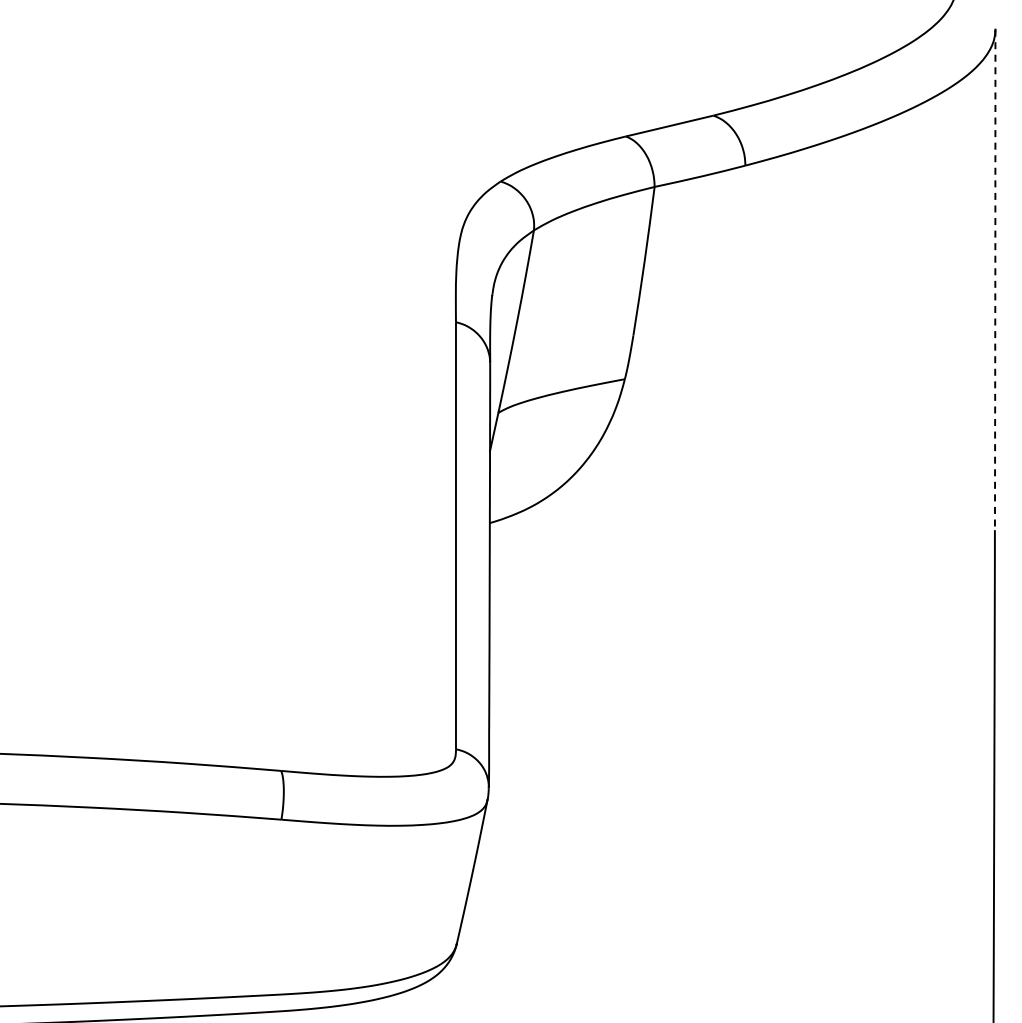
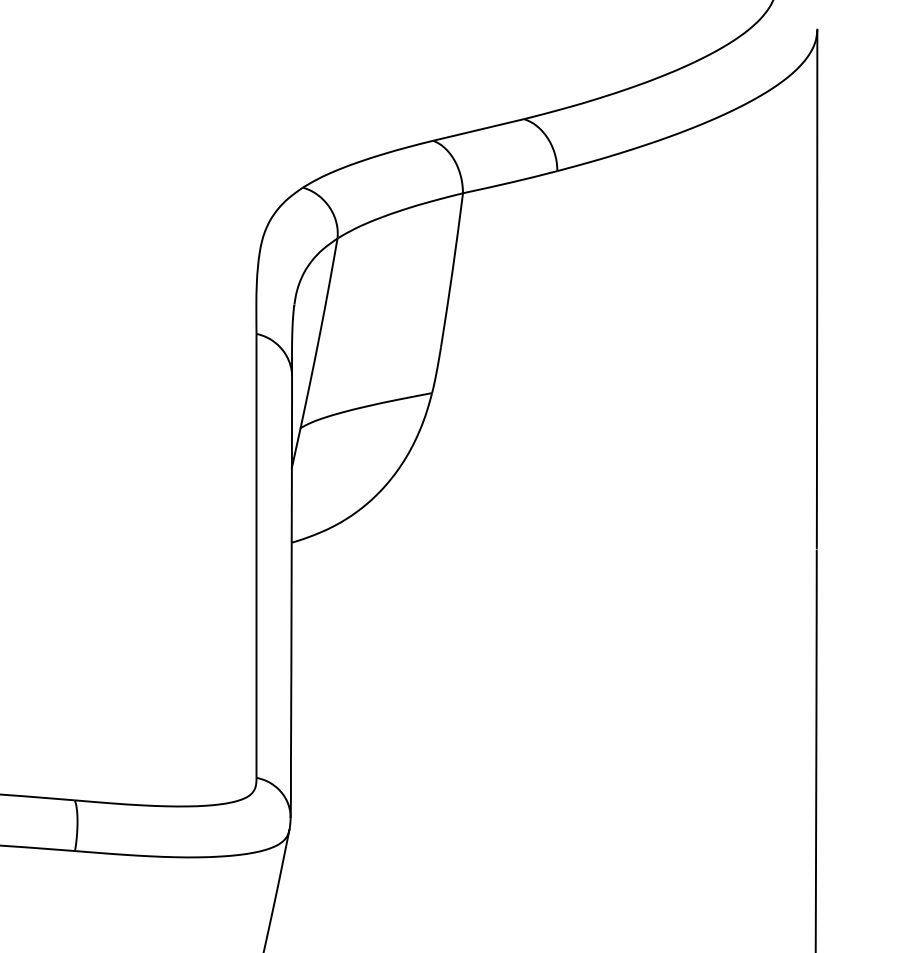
line: (995, 280) -> (817, 290), dashed -> solid

